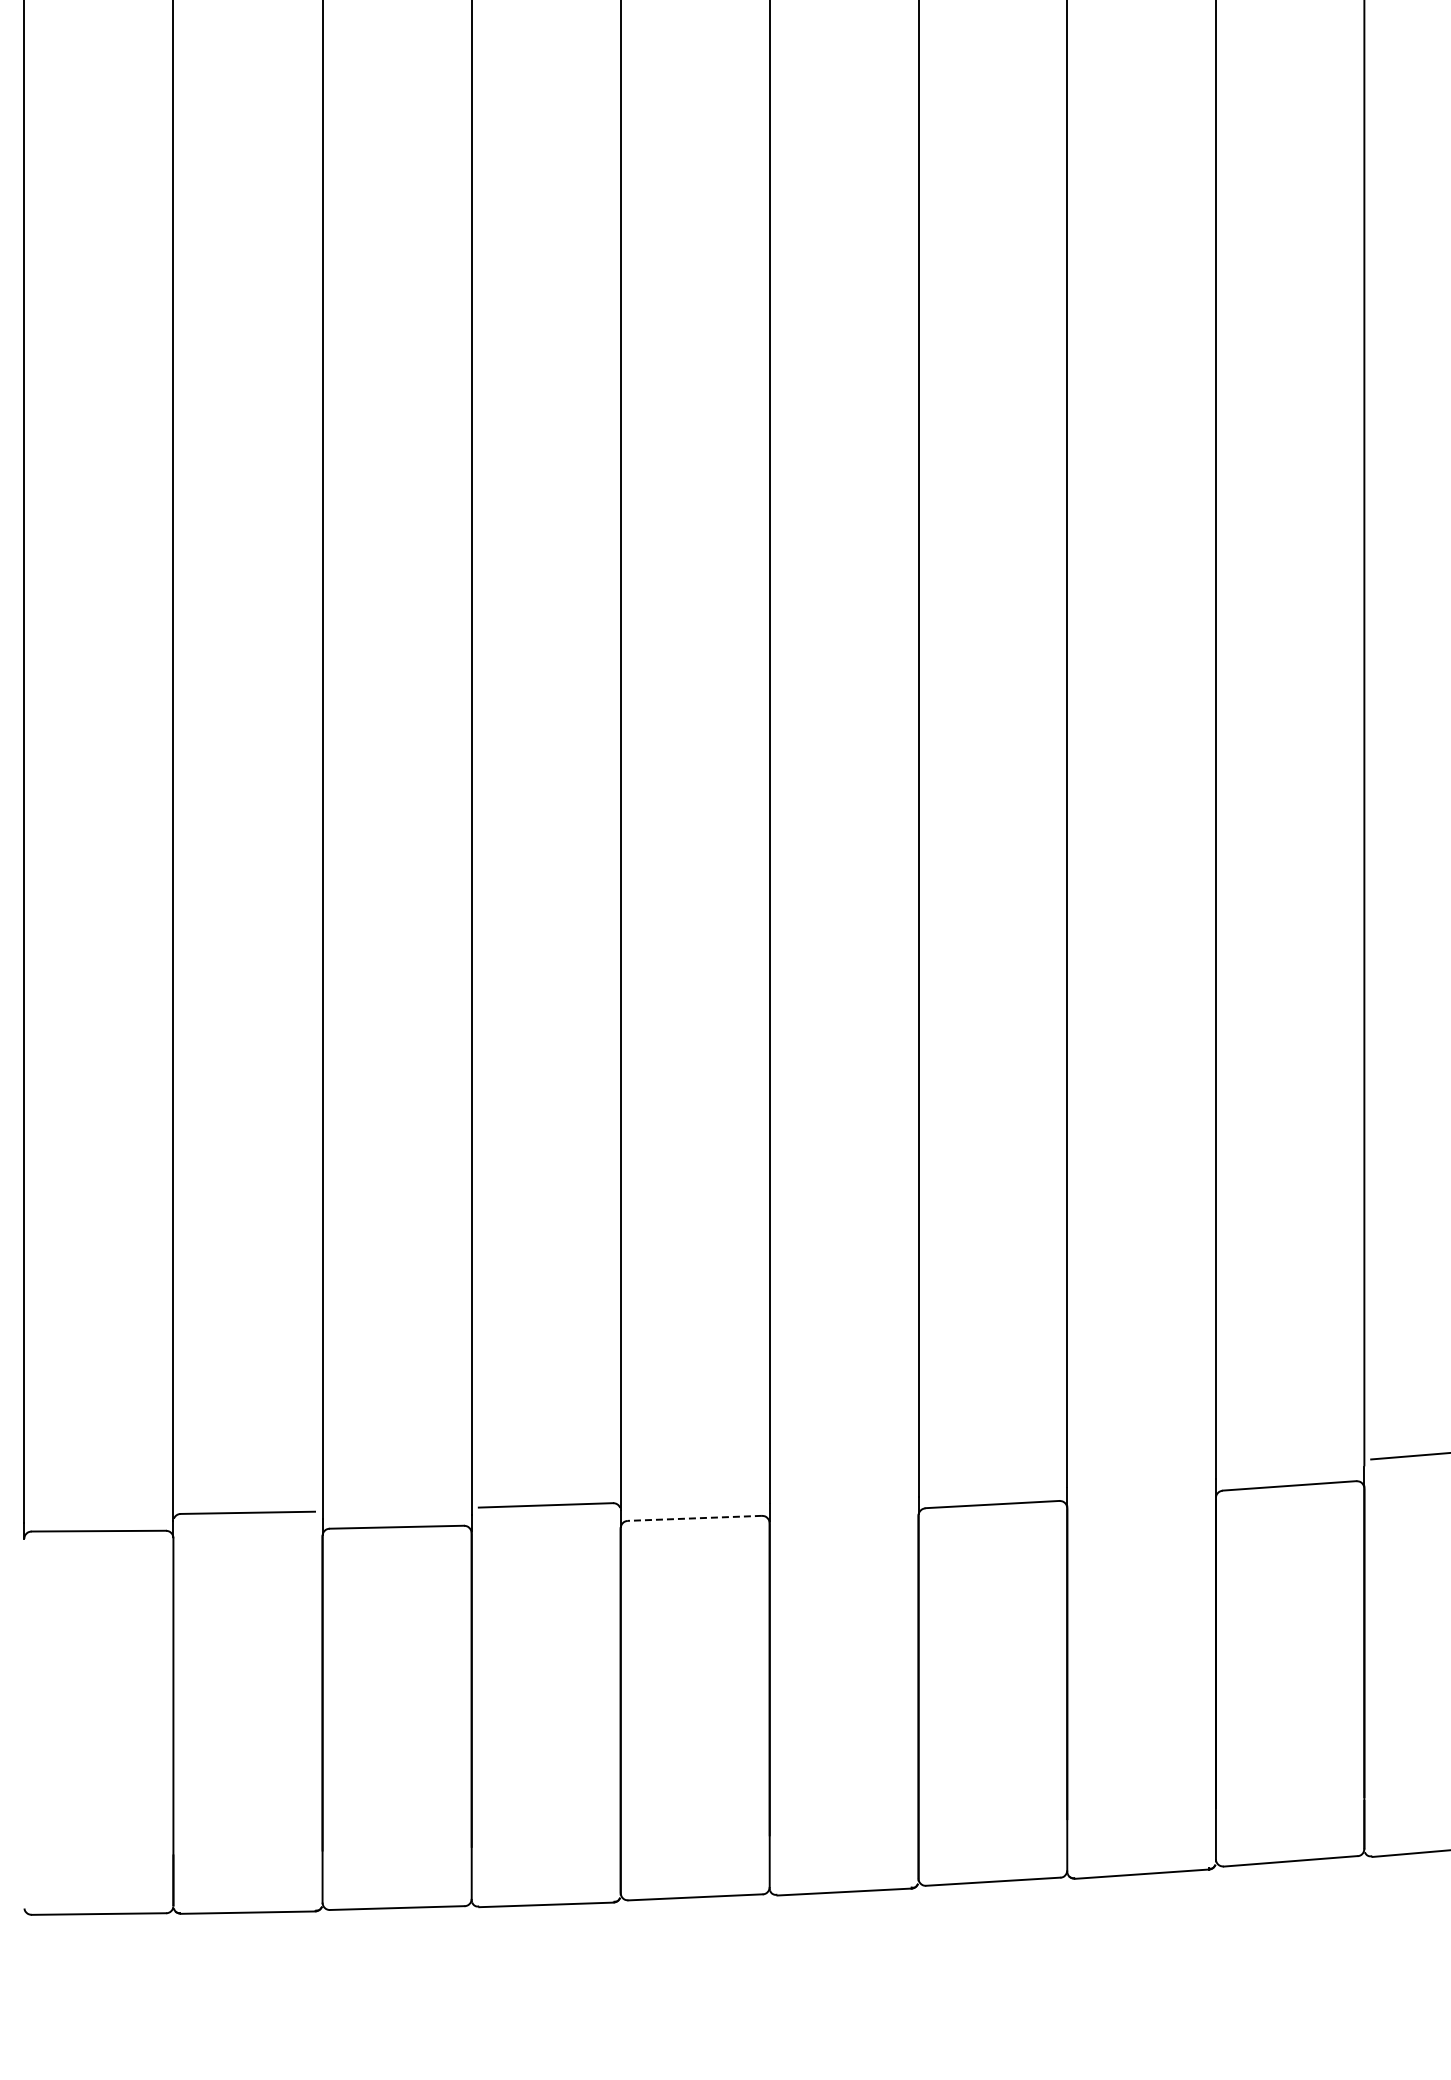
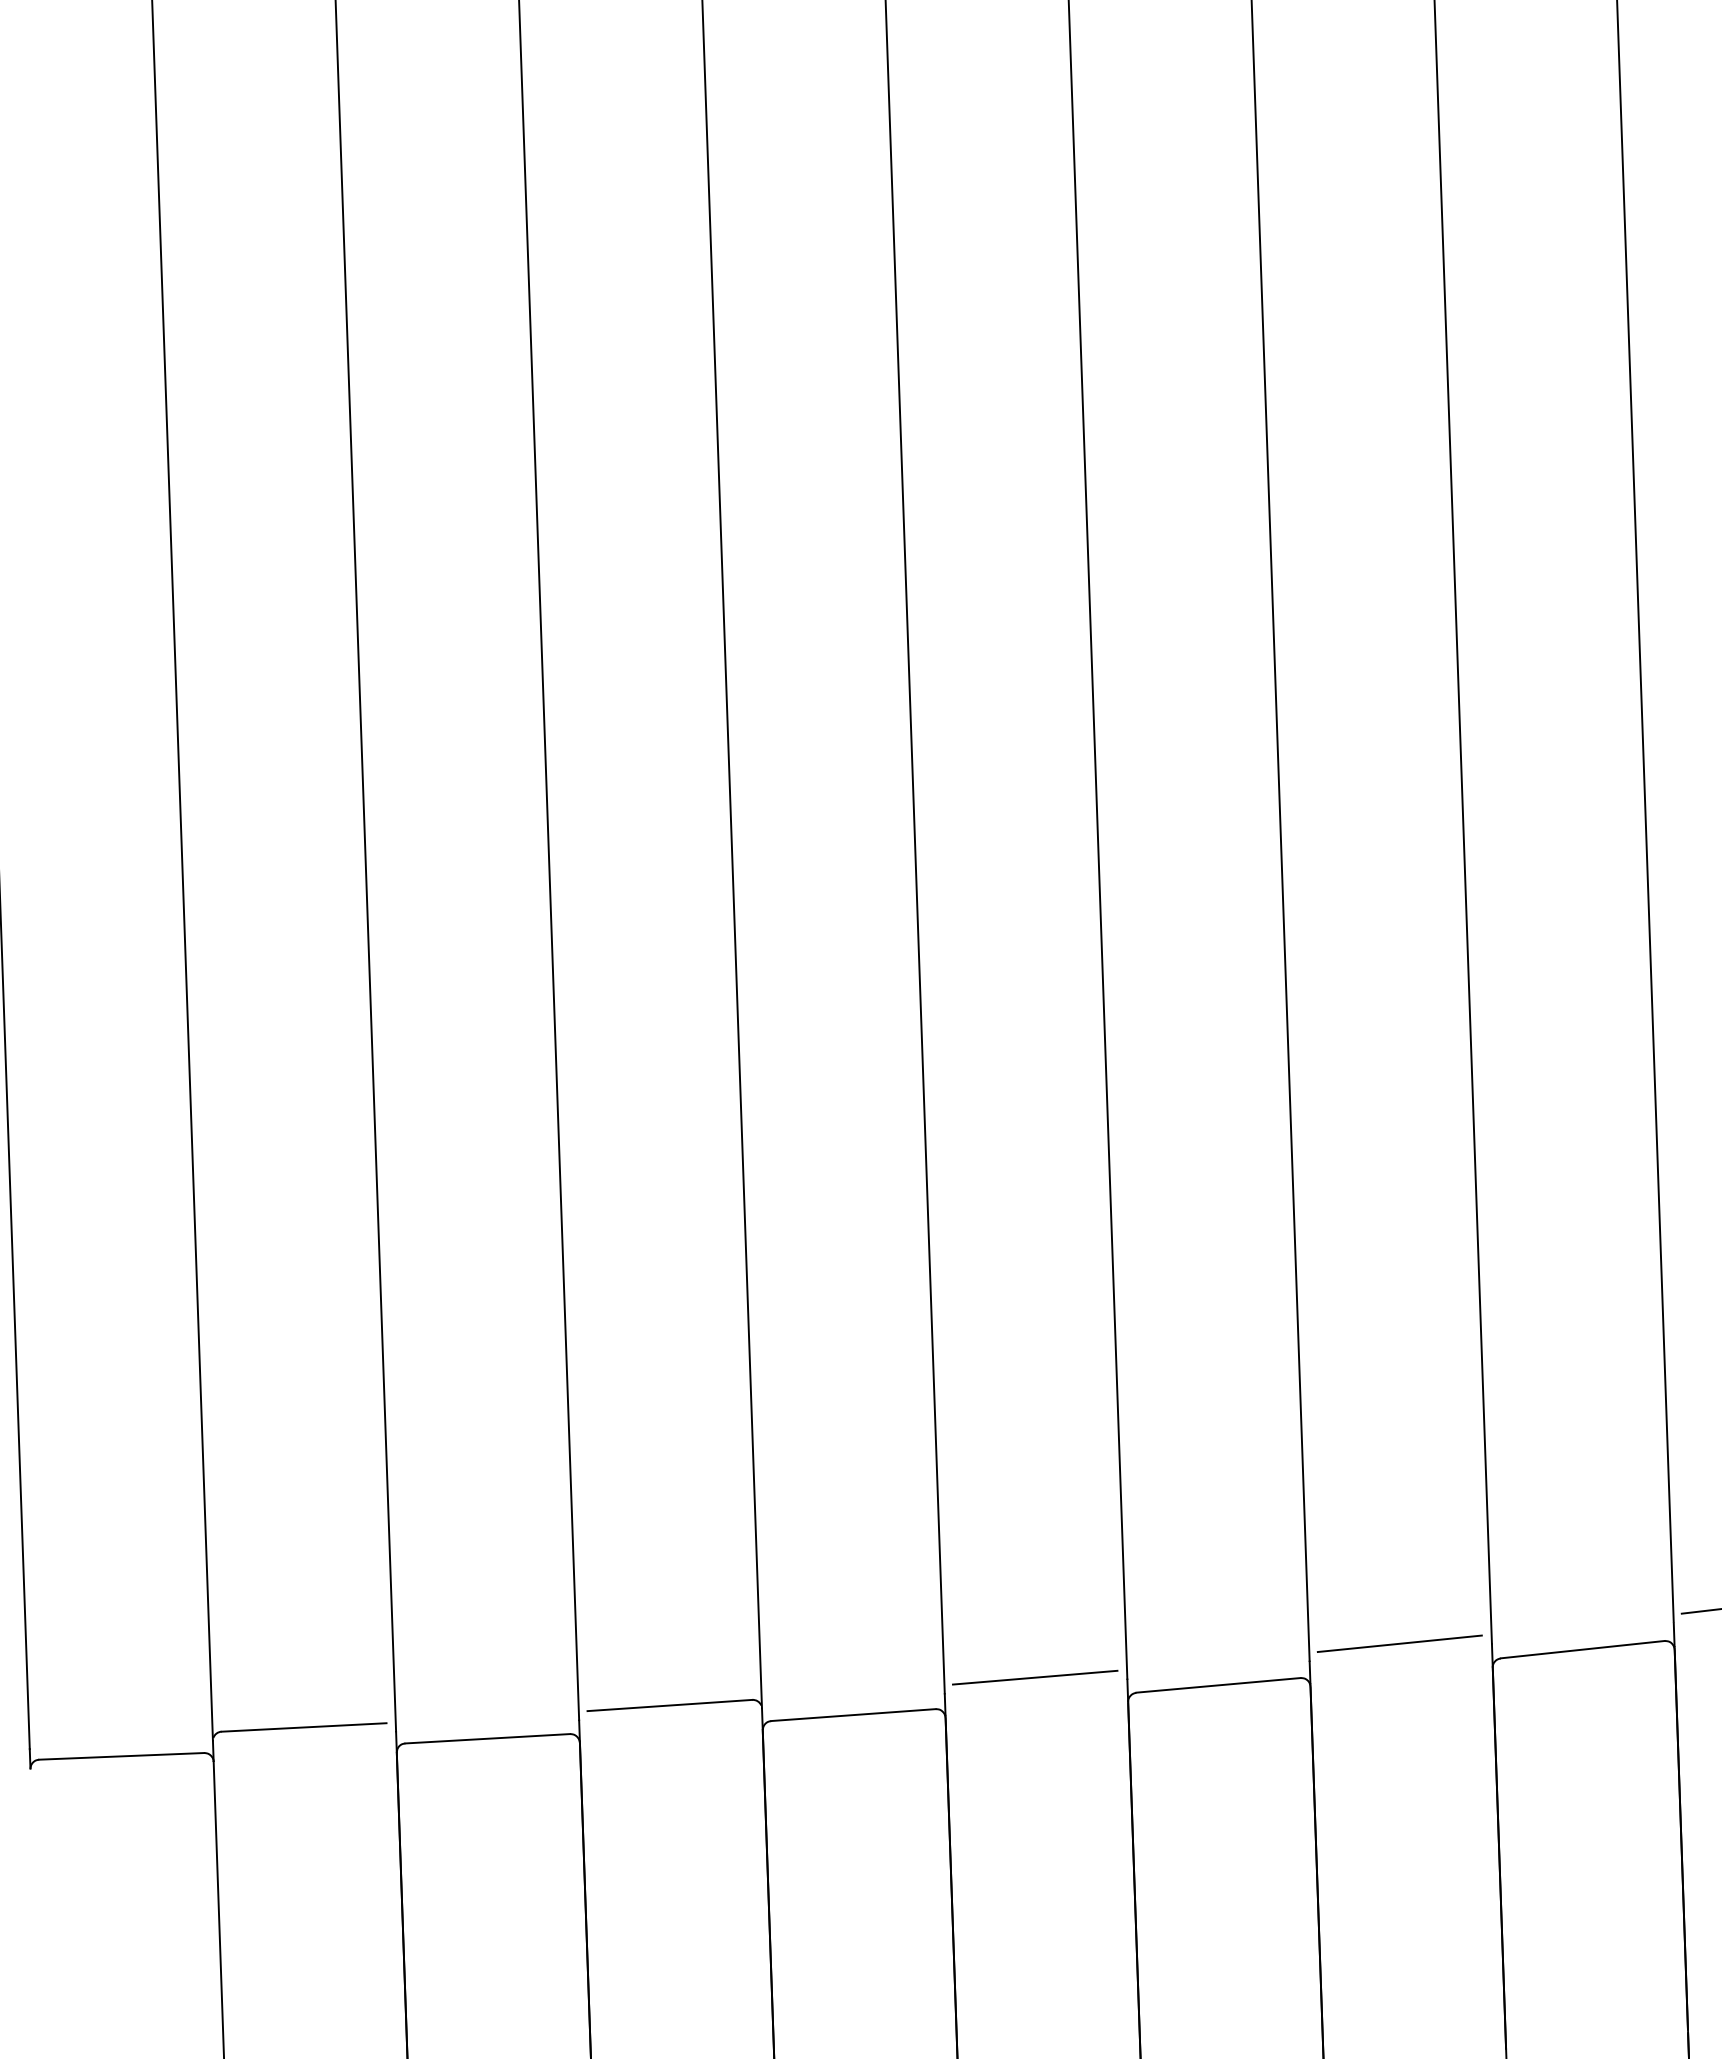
line: (1140, 1475) -> (1399, 1643), added
line: (843, 1492) -> (1034, 1676), added
line: (694, 1518) -> (853, 1715), dashed -> solid

